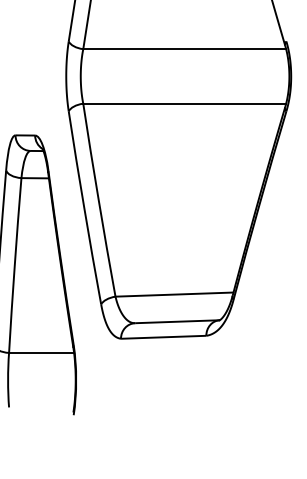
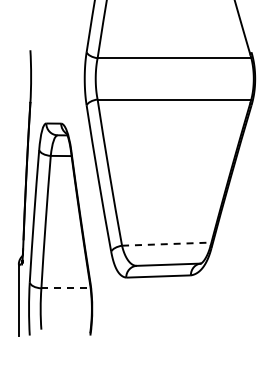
line: (174, 295) -> (166, 244), solid -> dashed
line: (42, 353) -> (66, 288), solid -> dashed

